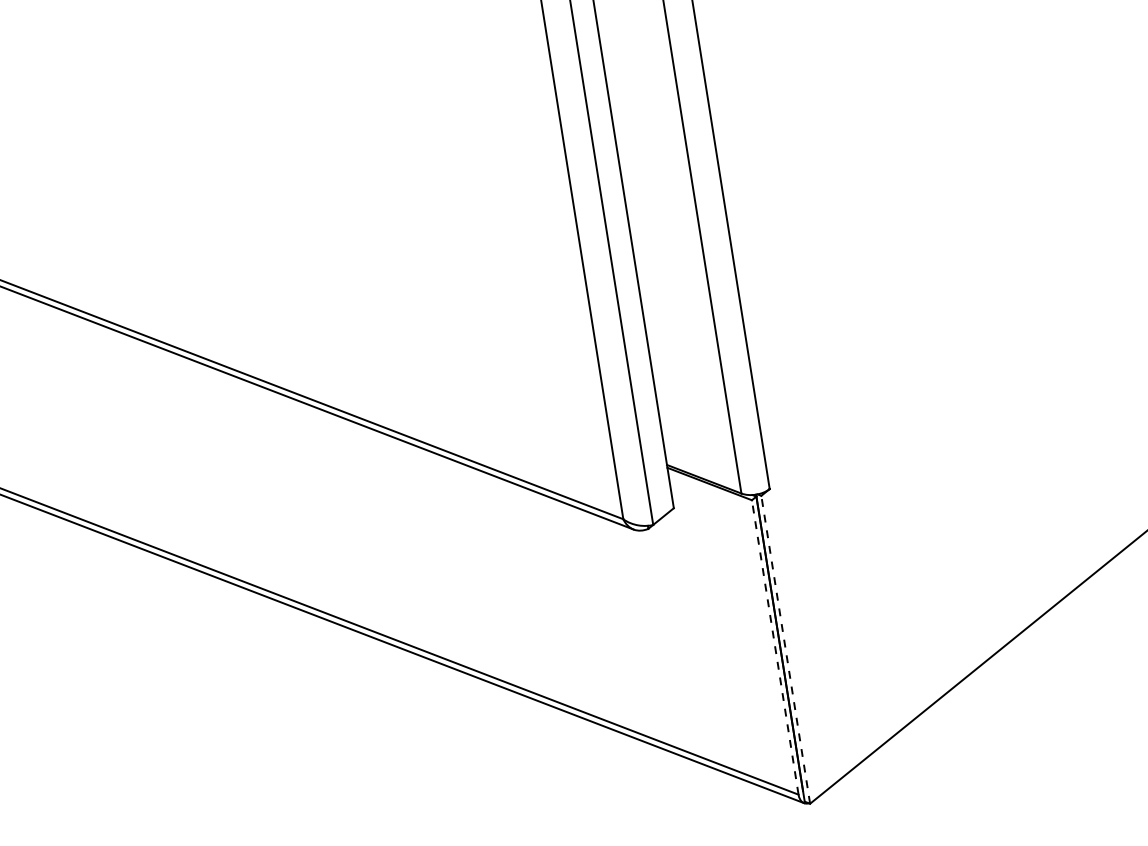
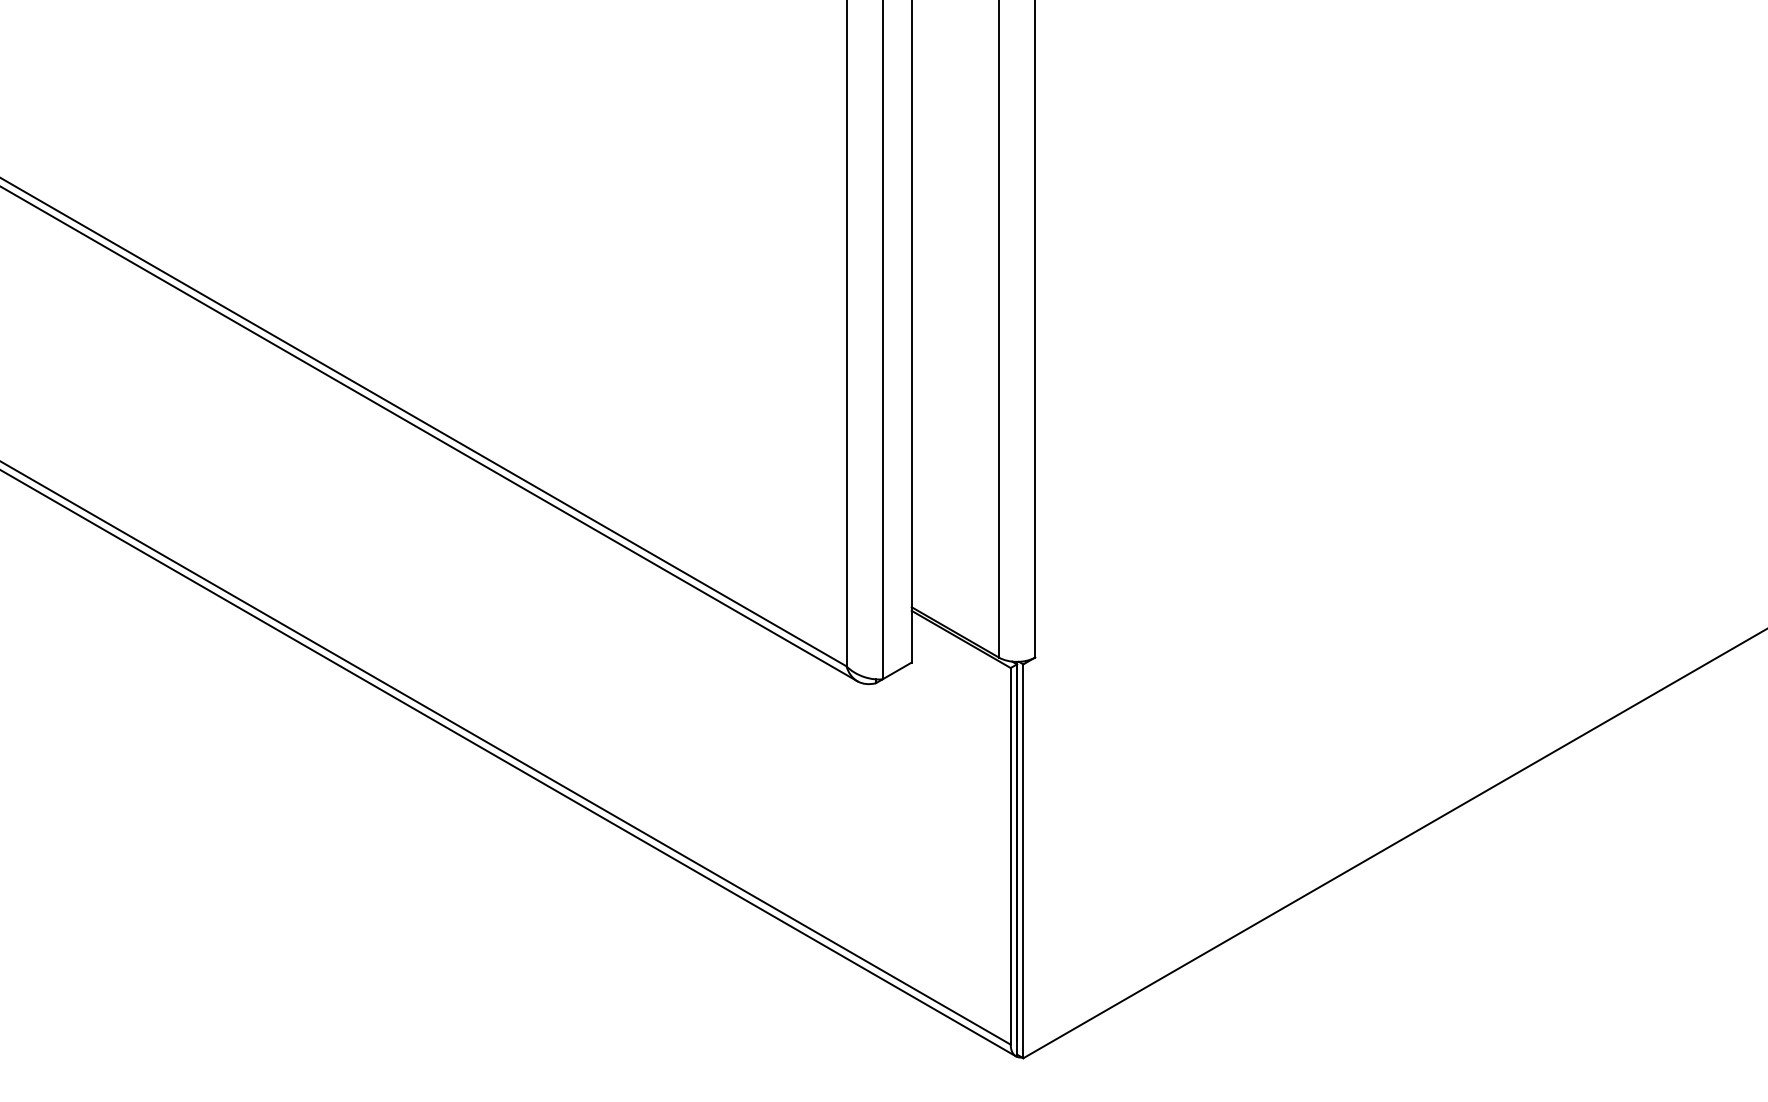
line: (774, 646) -> (1010, 855), dashed -> solid
line: (785, 649) -> (1023, 861), dashed -> solid

